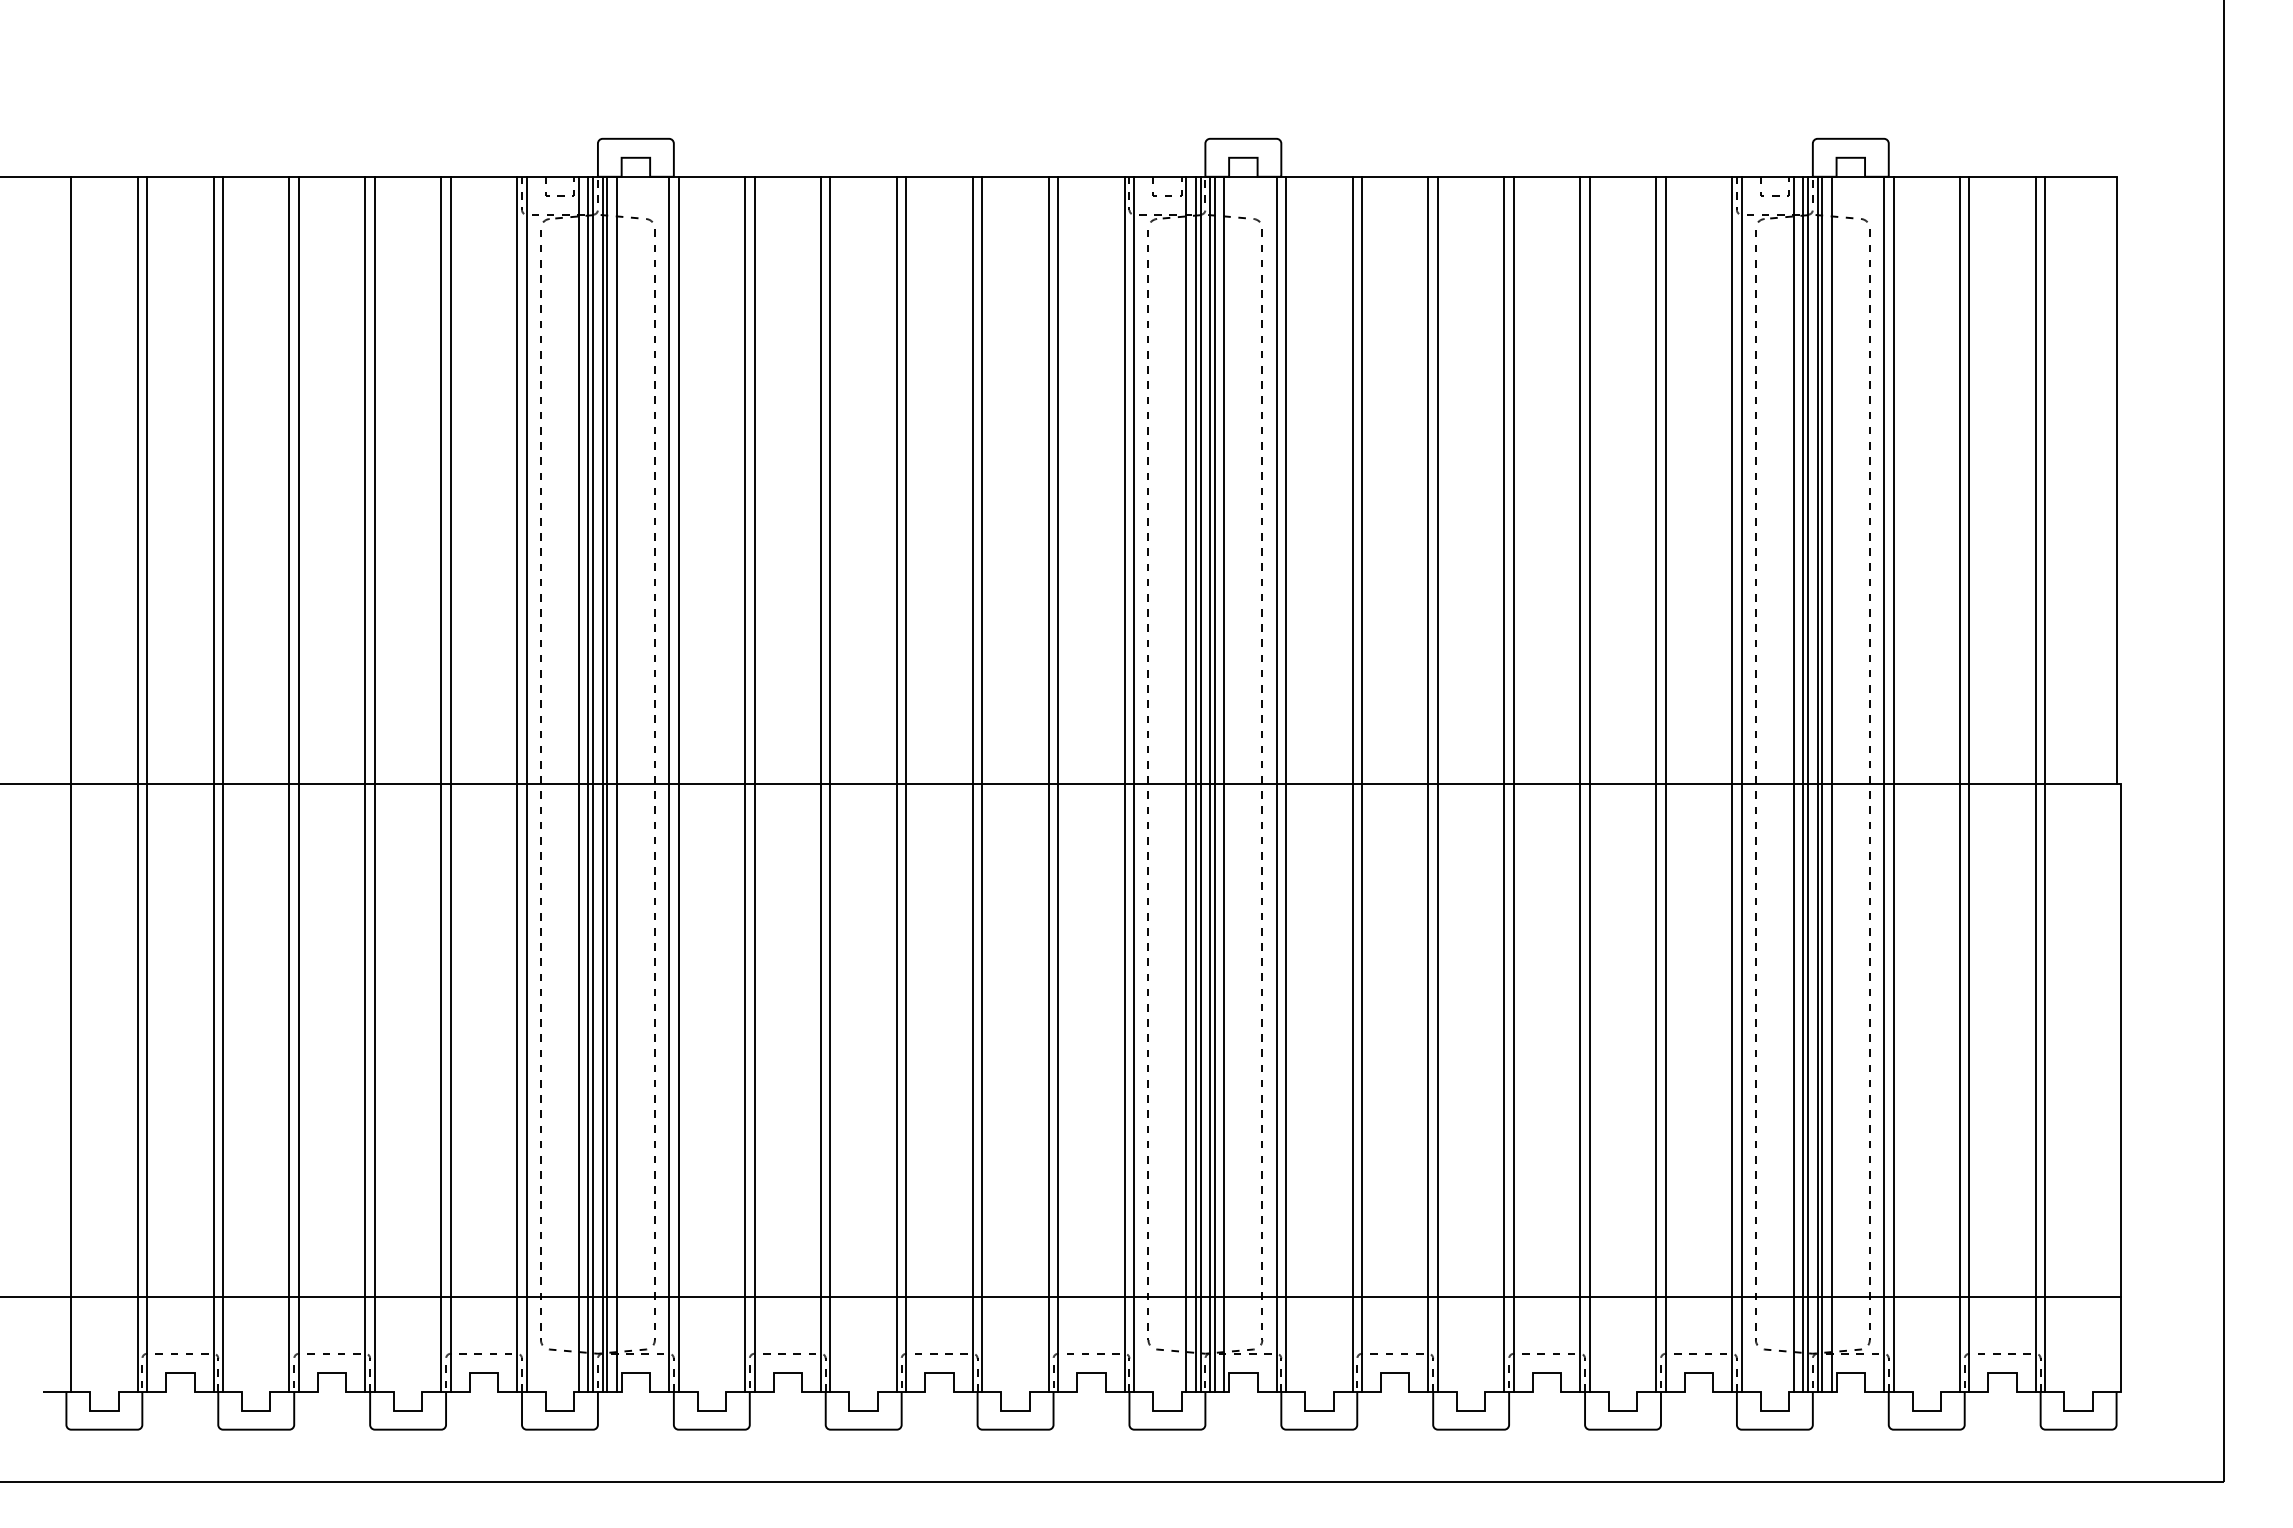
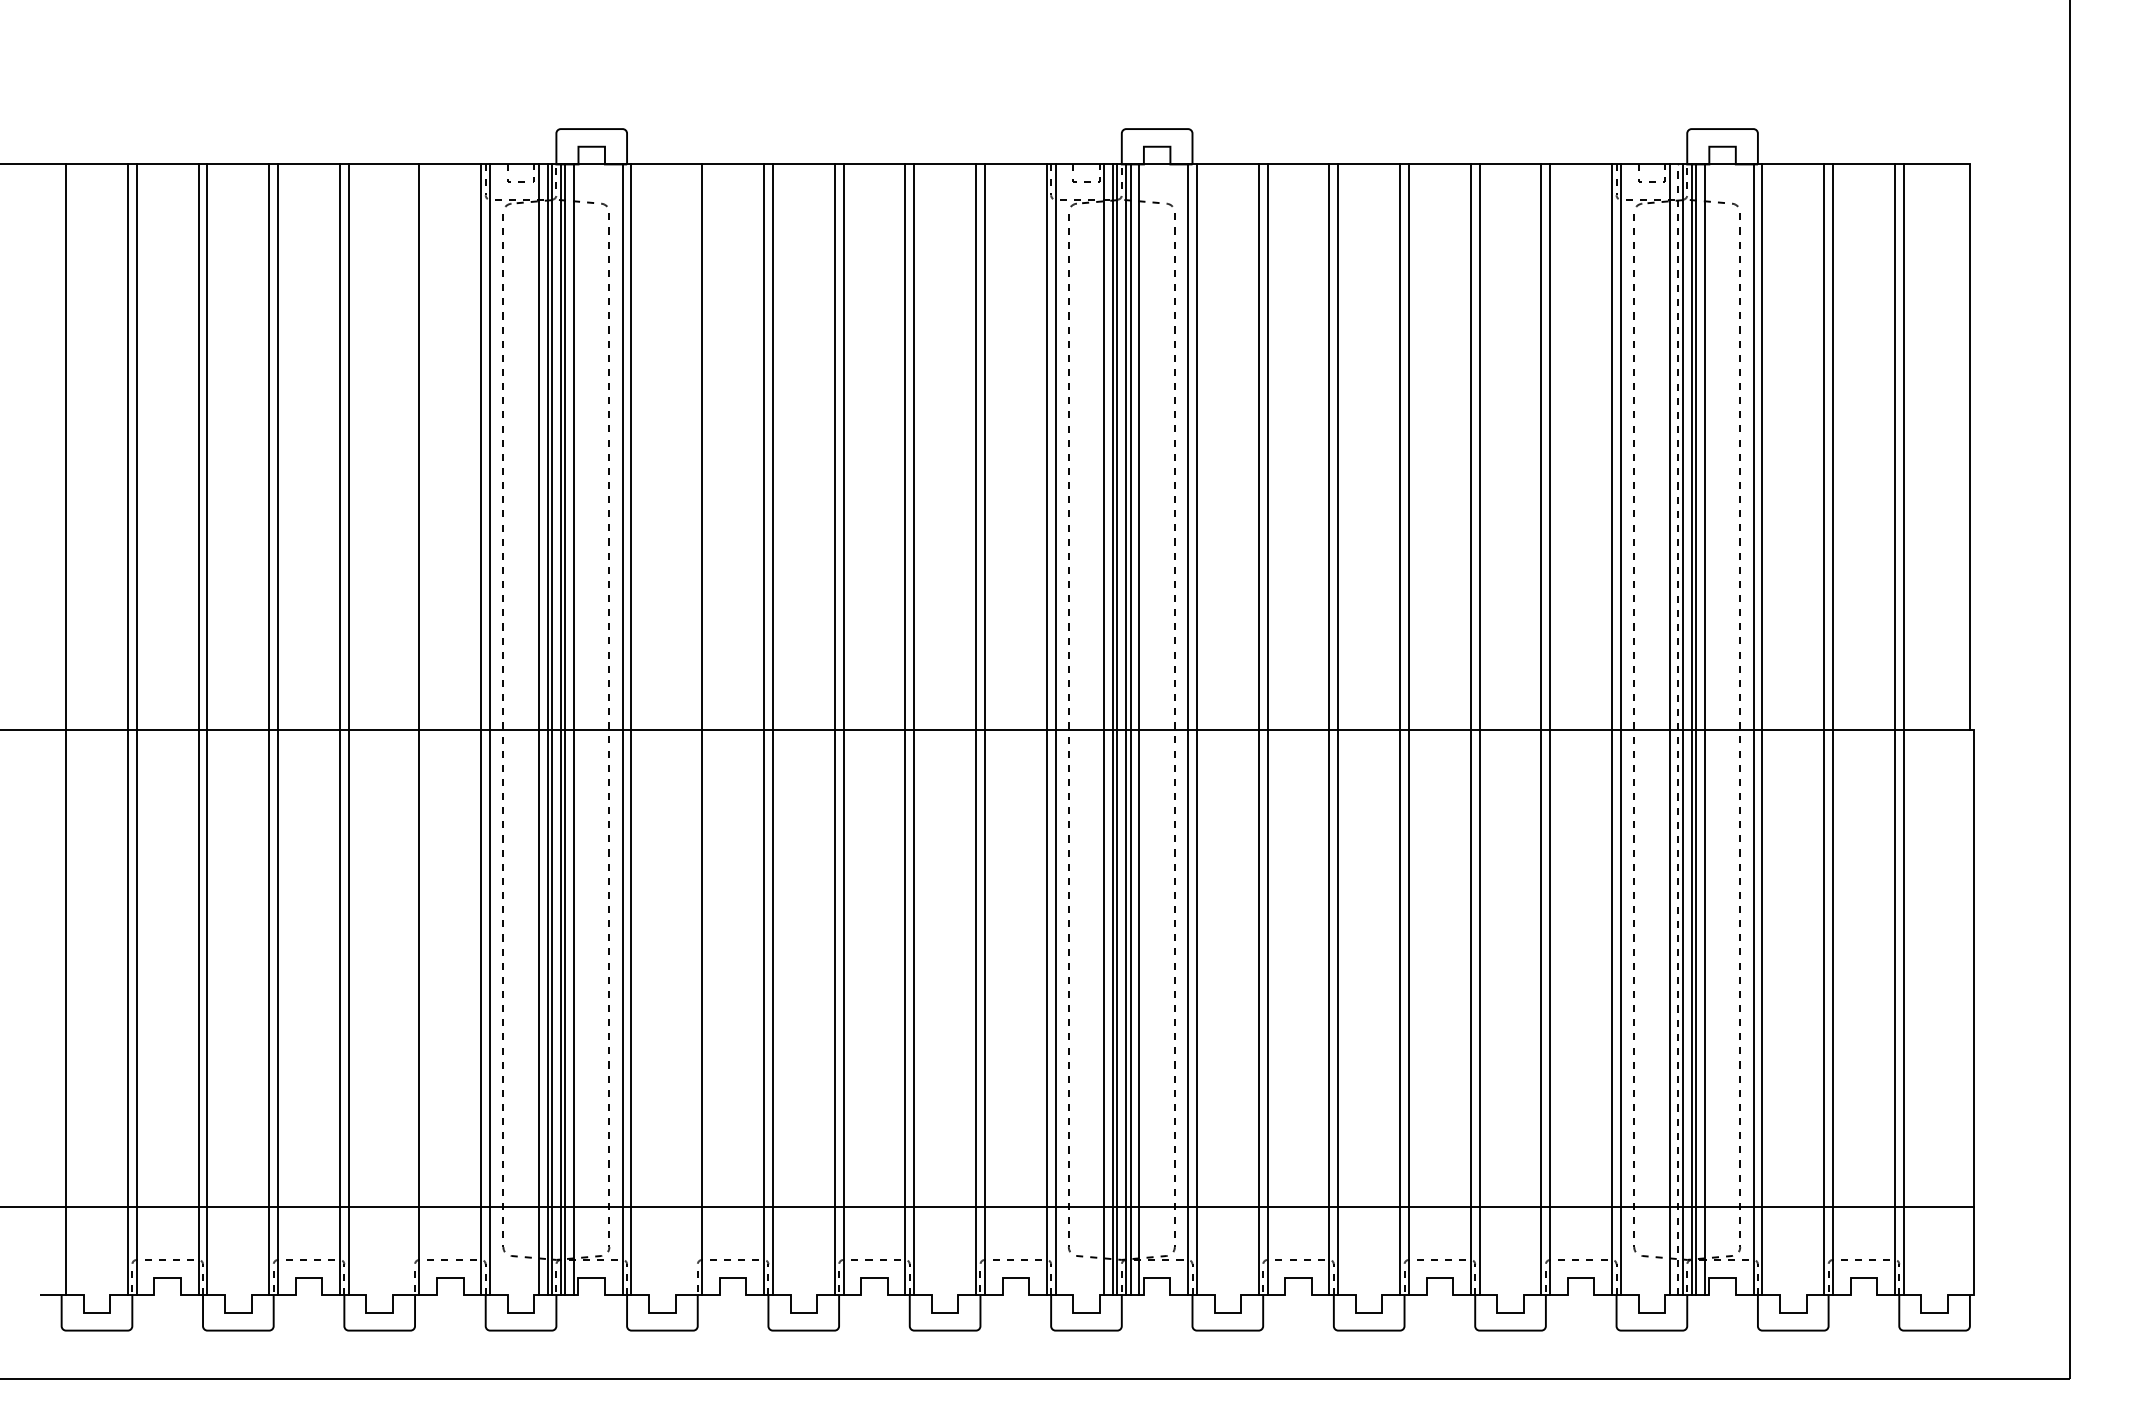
line: (441, 783) -> (410, 729), removed
line: (745, 783) -> (693, 729), removed
line: (1803, 783) -> (1678, 729), solid -> dashed

